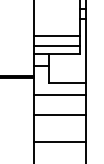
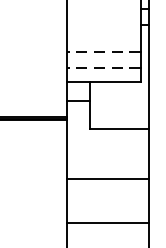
line: (57, 35) -> (103, 51), solid -> dashed
line: (57, 45) -> (103, 67), solid -> dashed
line: (59, 95) -> (107, 148), removed

